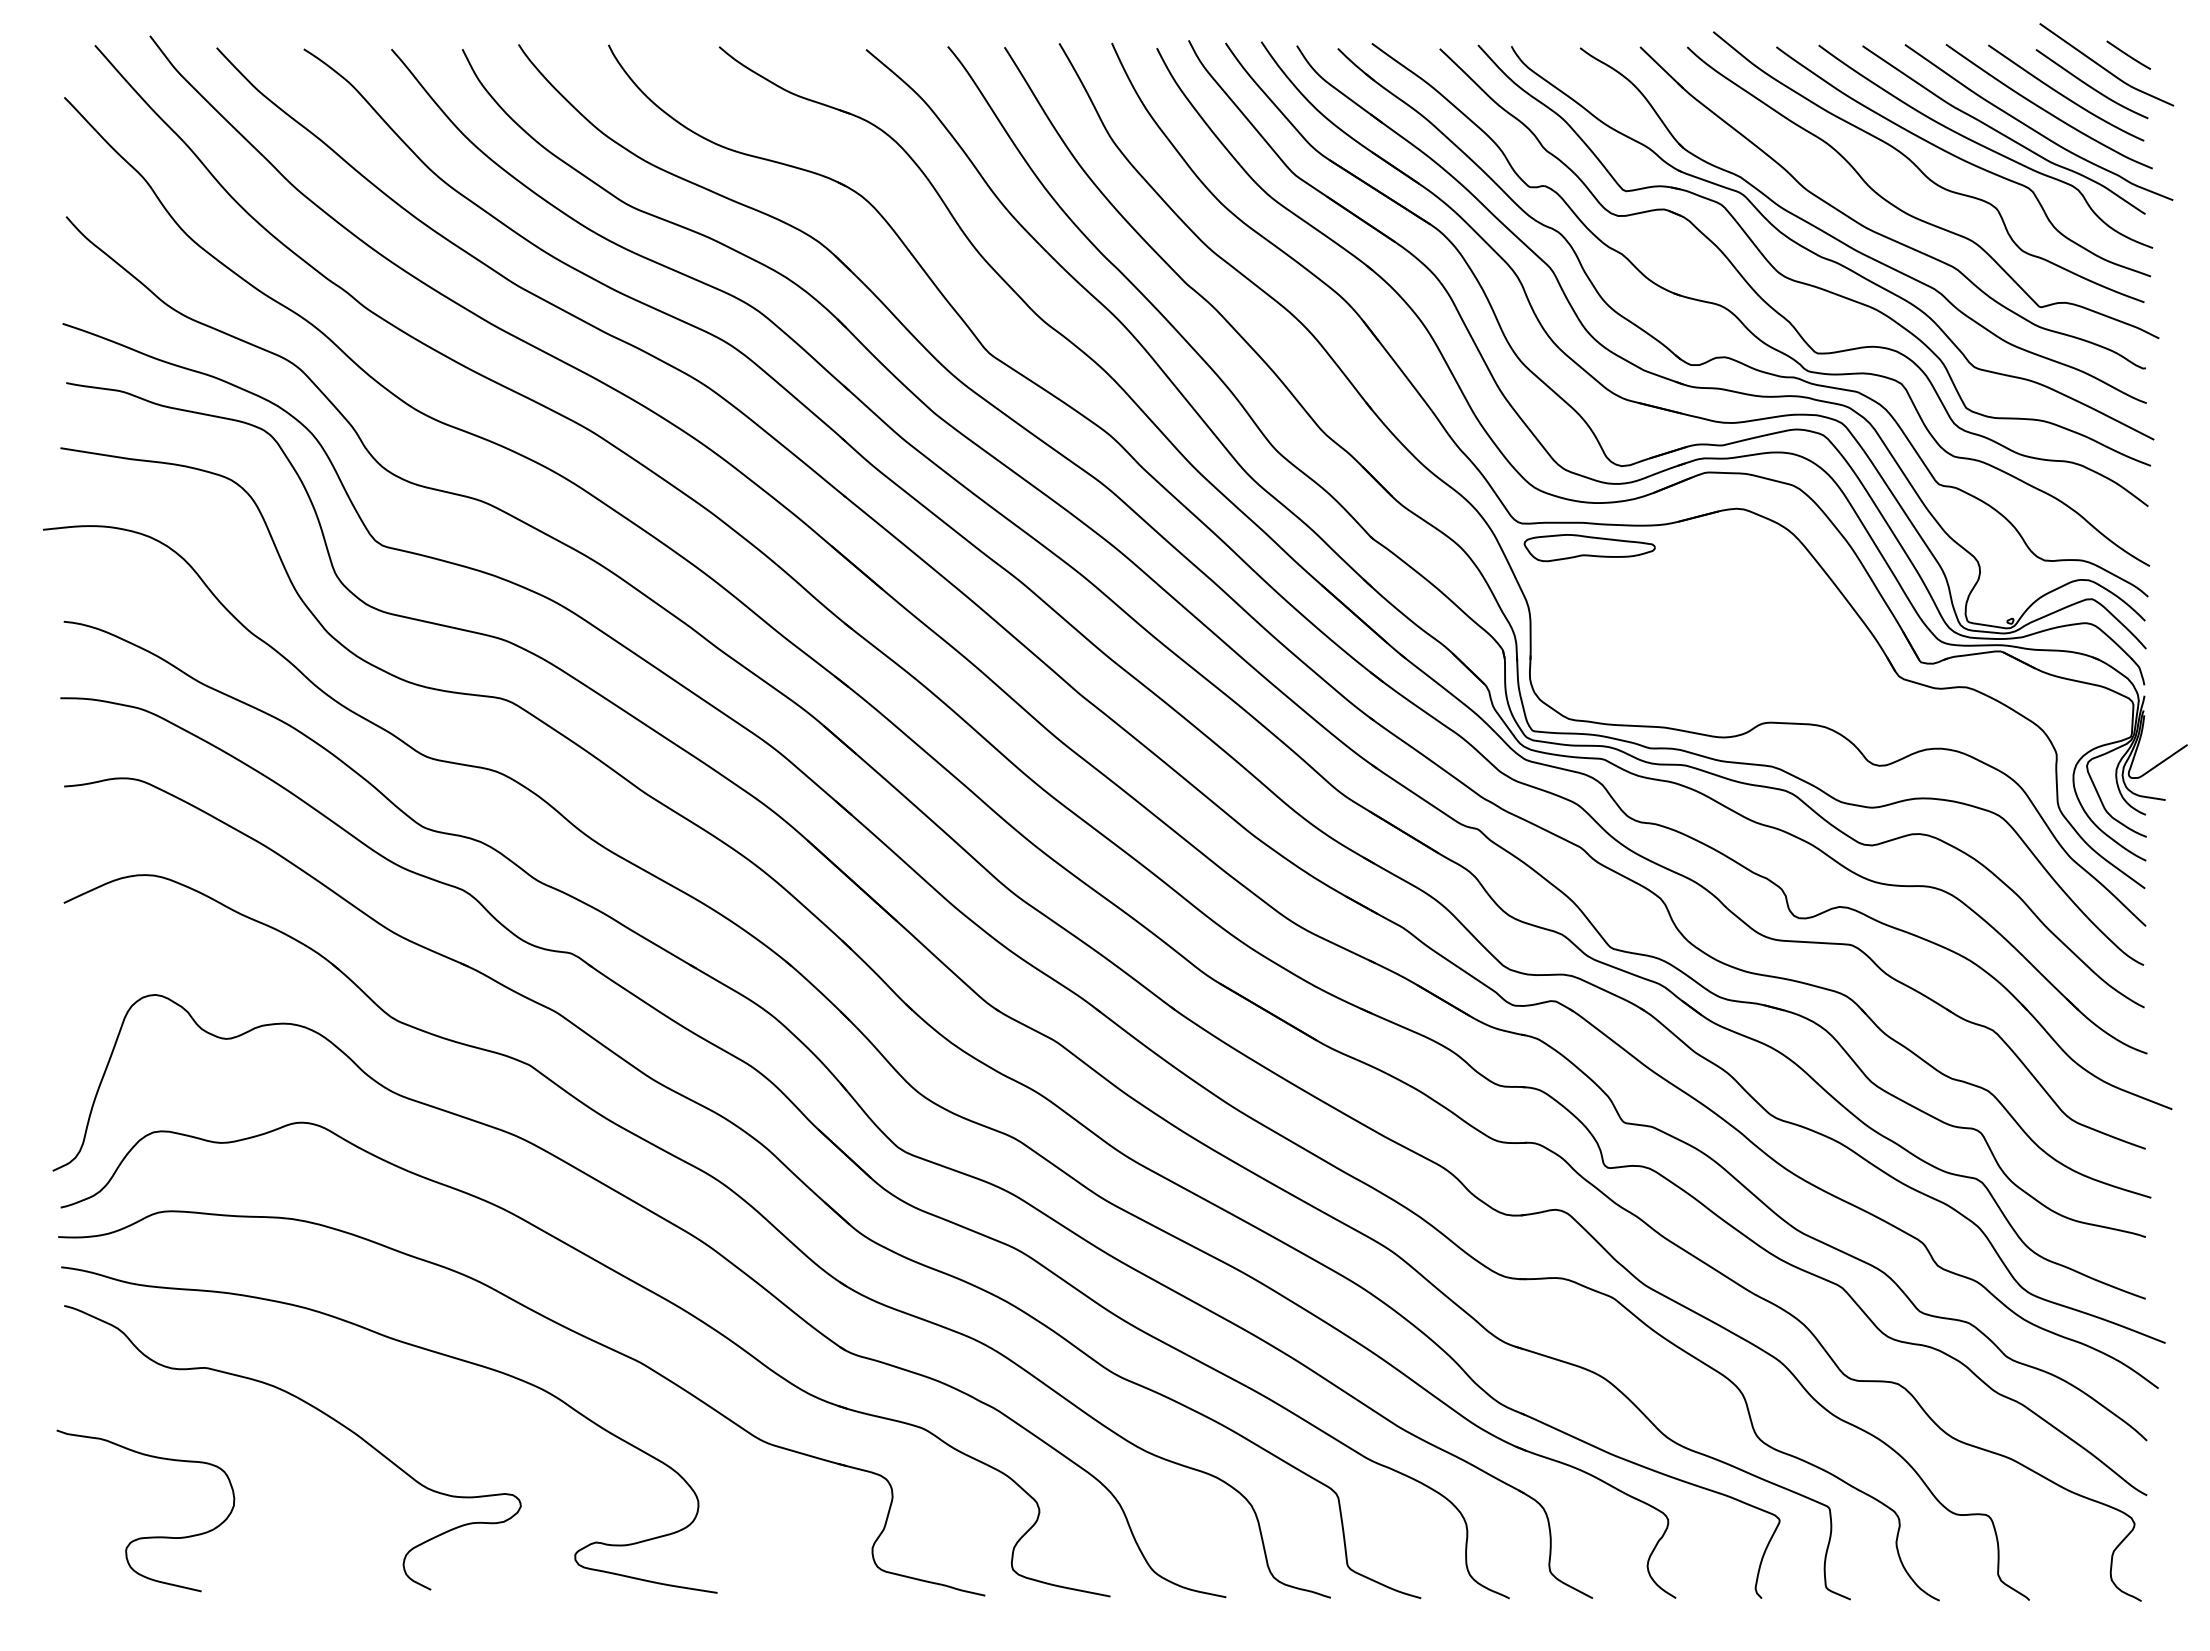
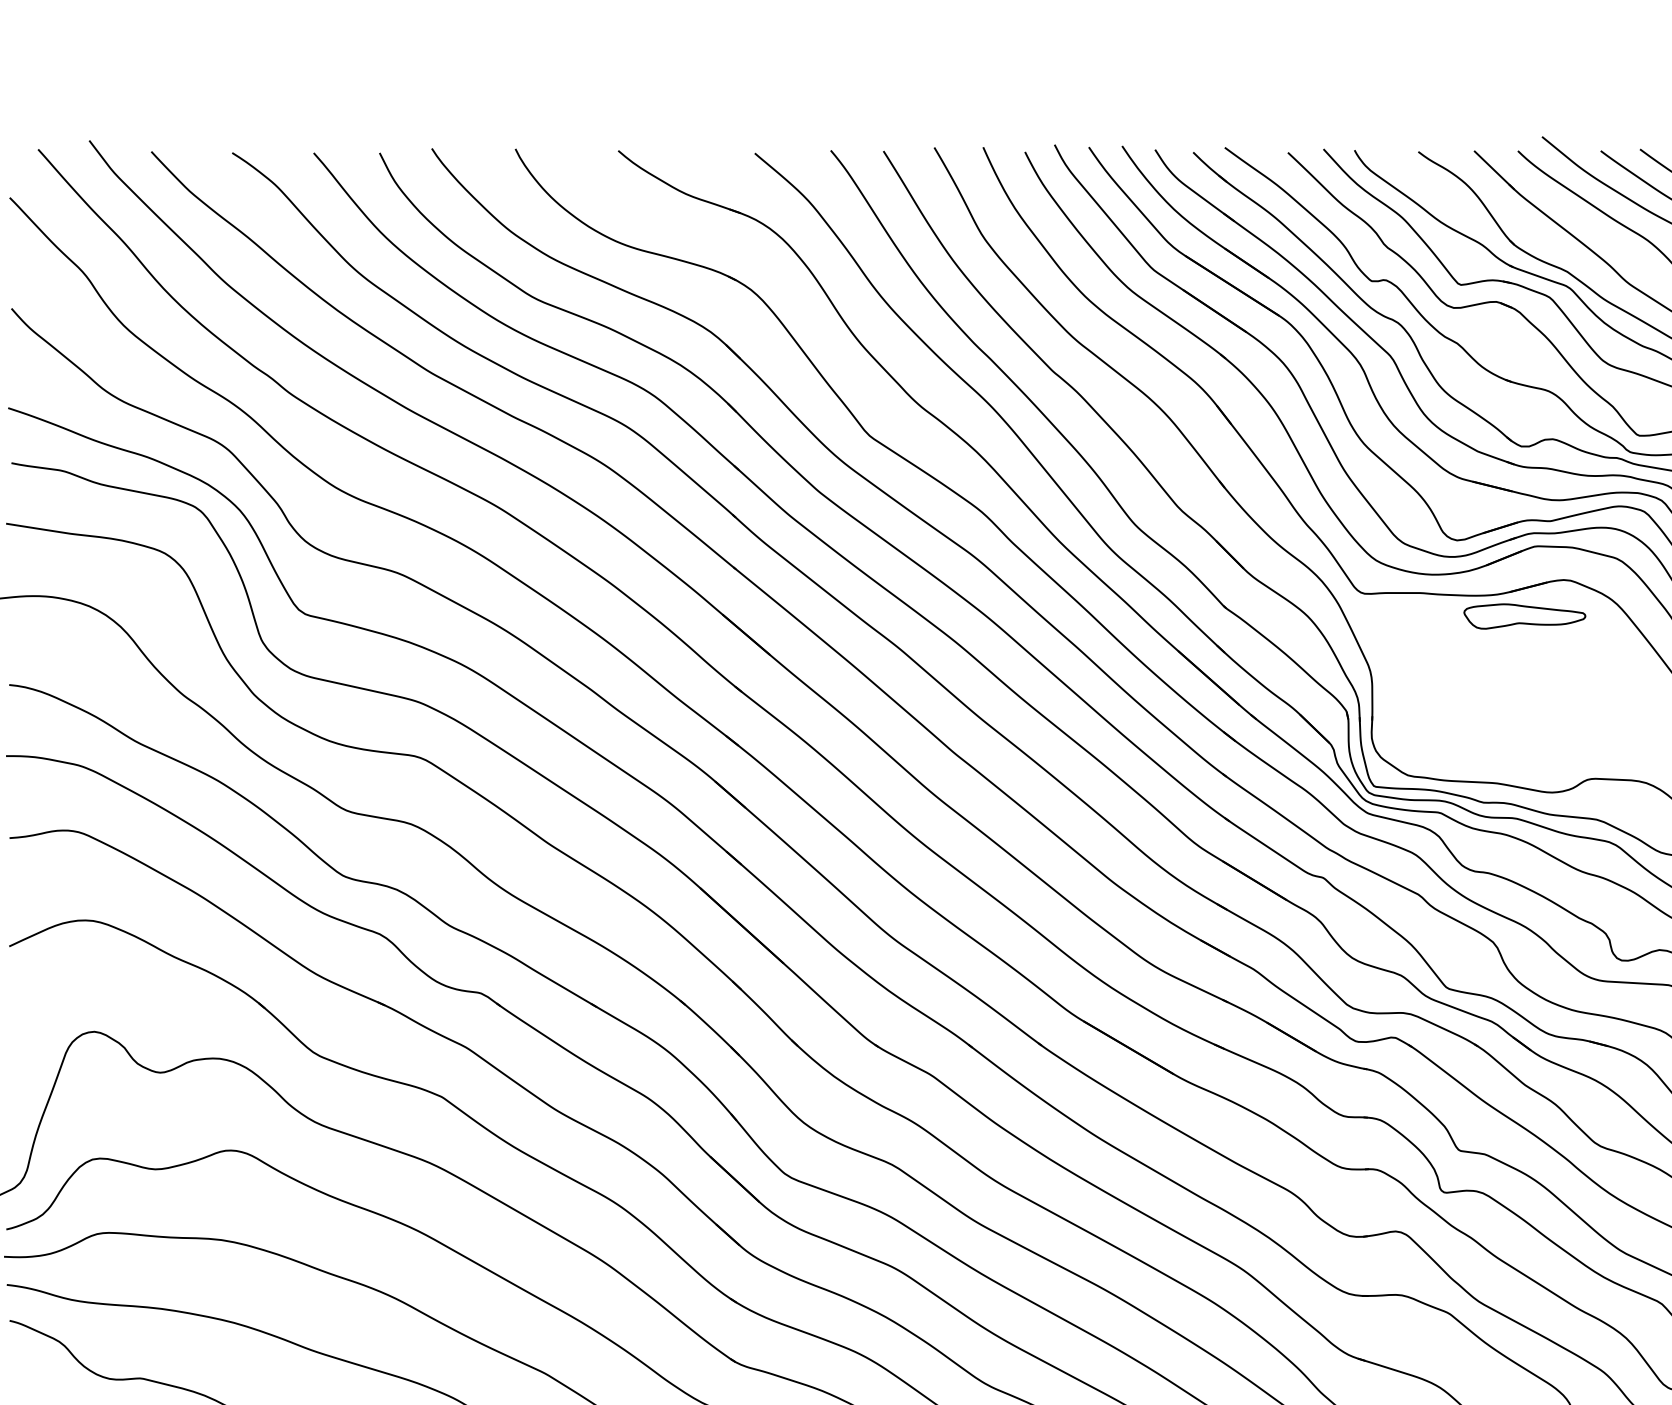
part: (1589, 548) -> (1524, 616), moved

